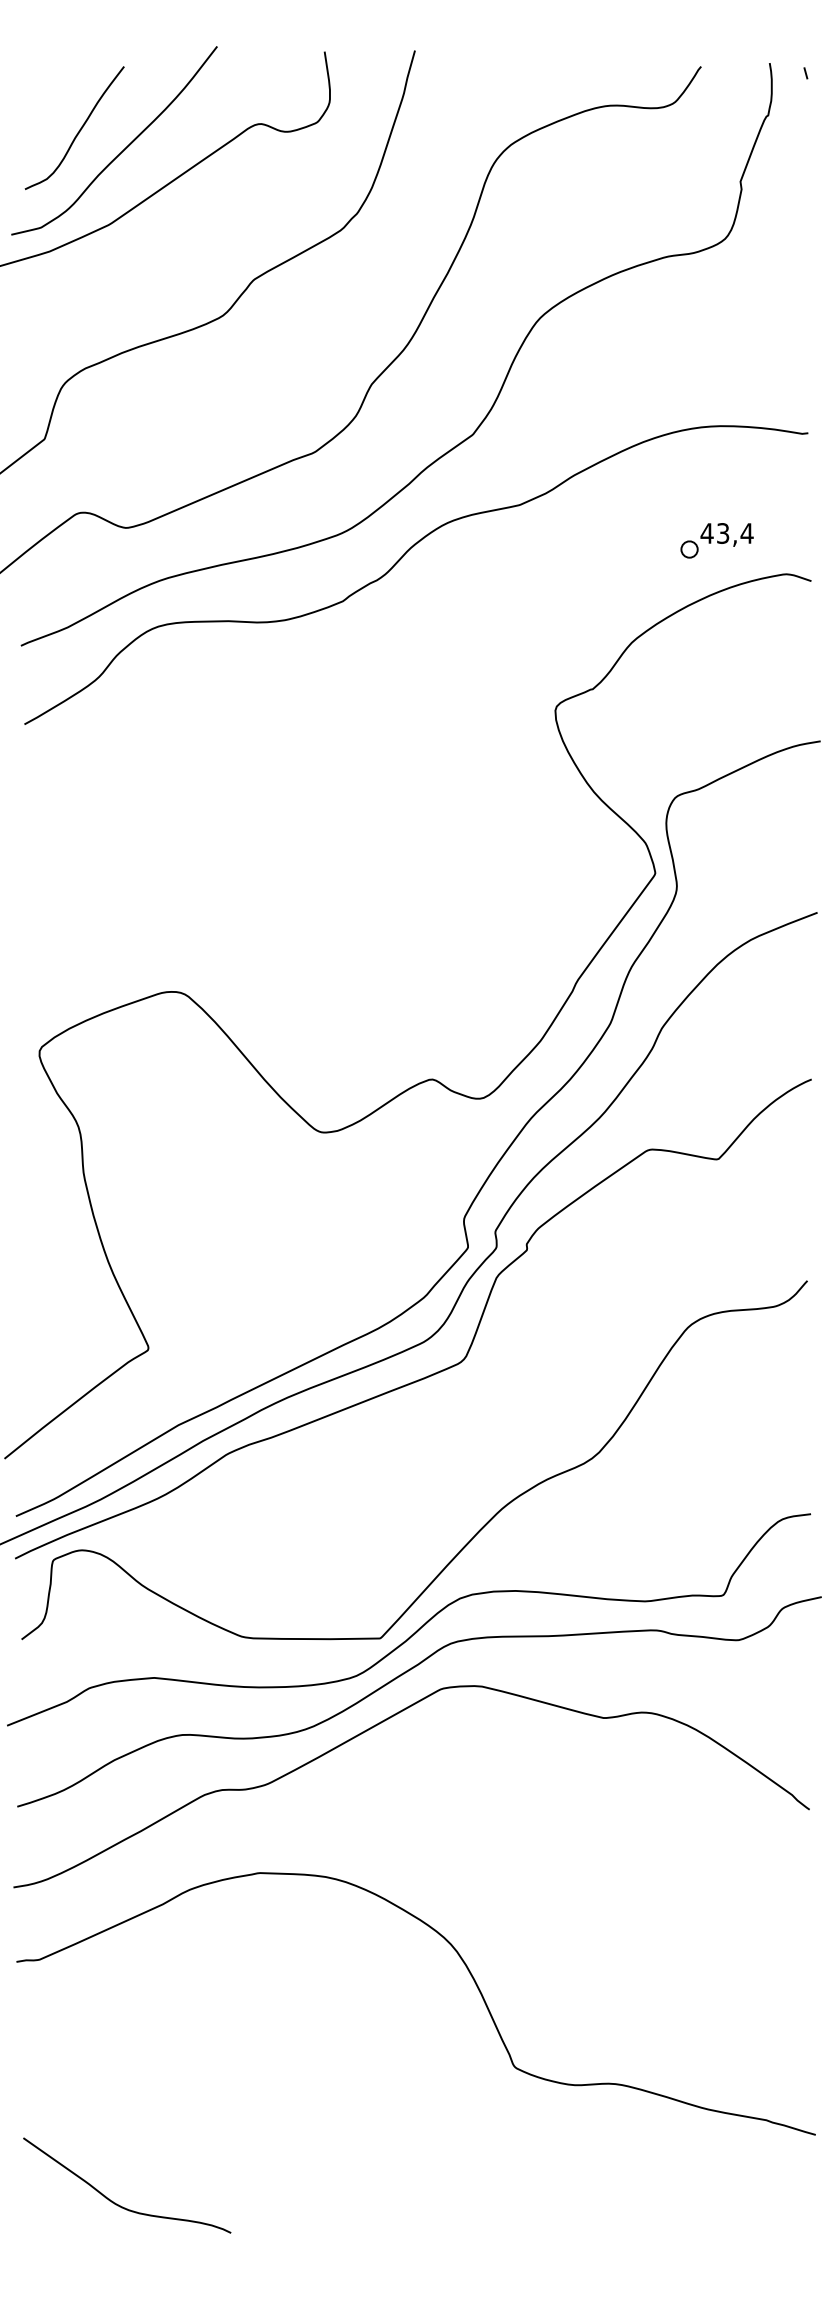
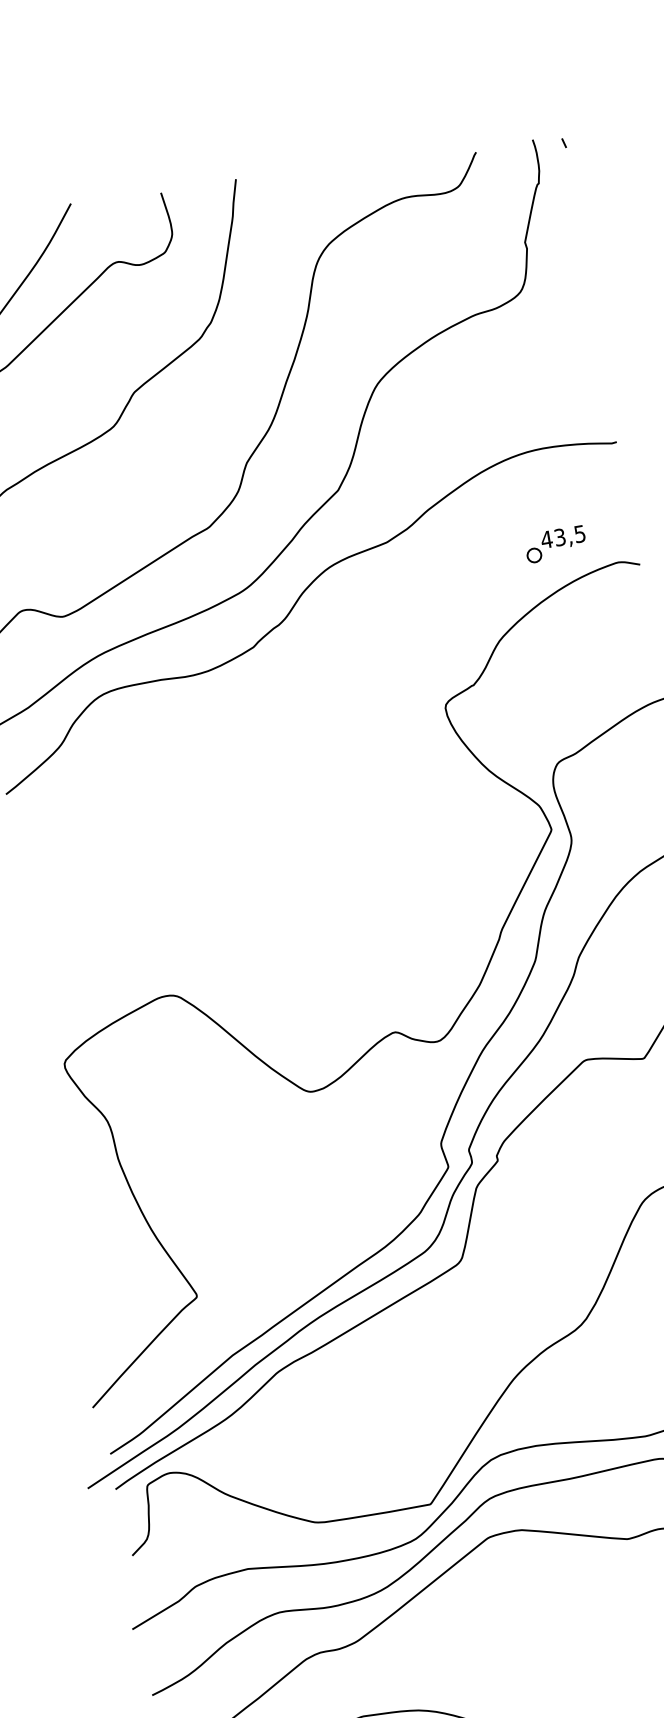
text: (746, 533) -> (579, 534), 43,4 -> 43,5

